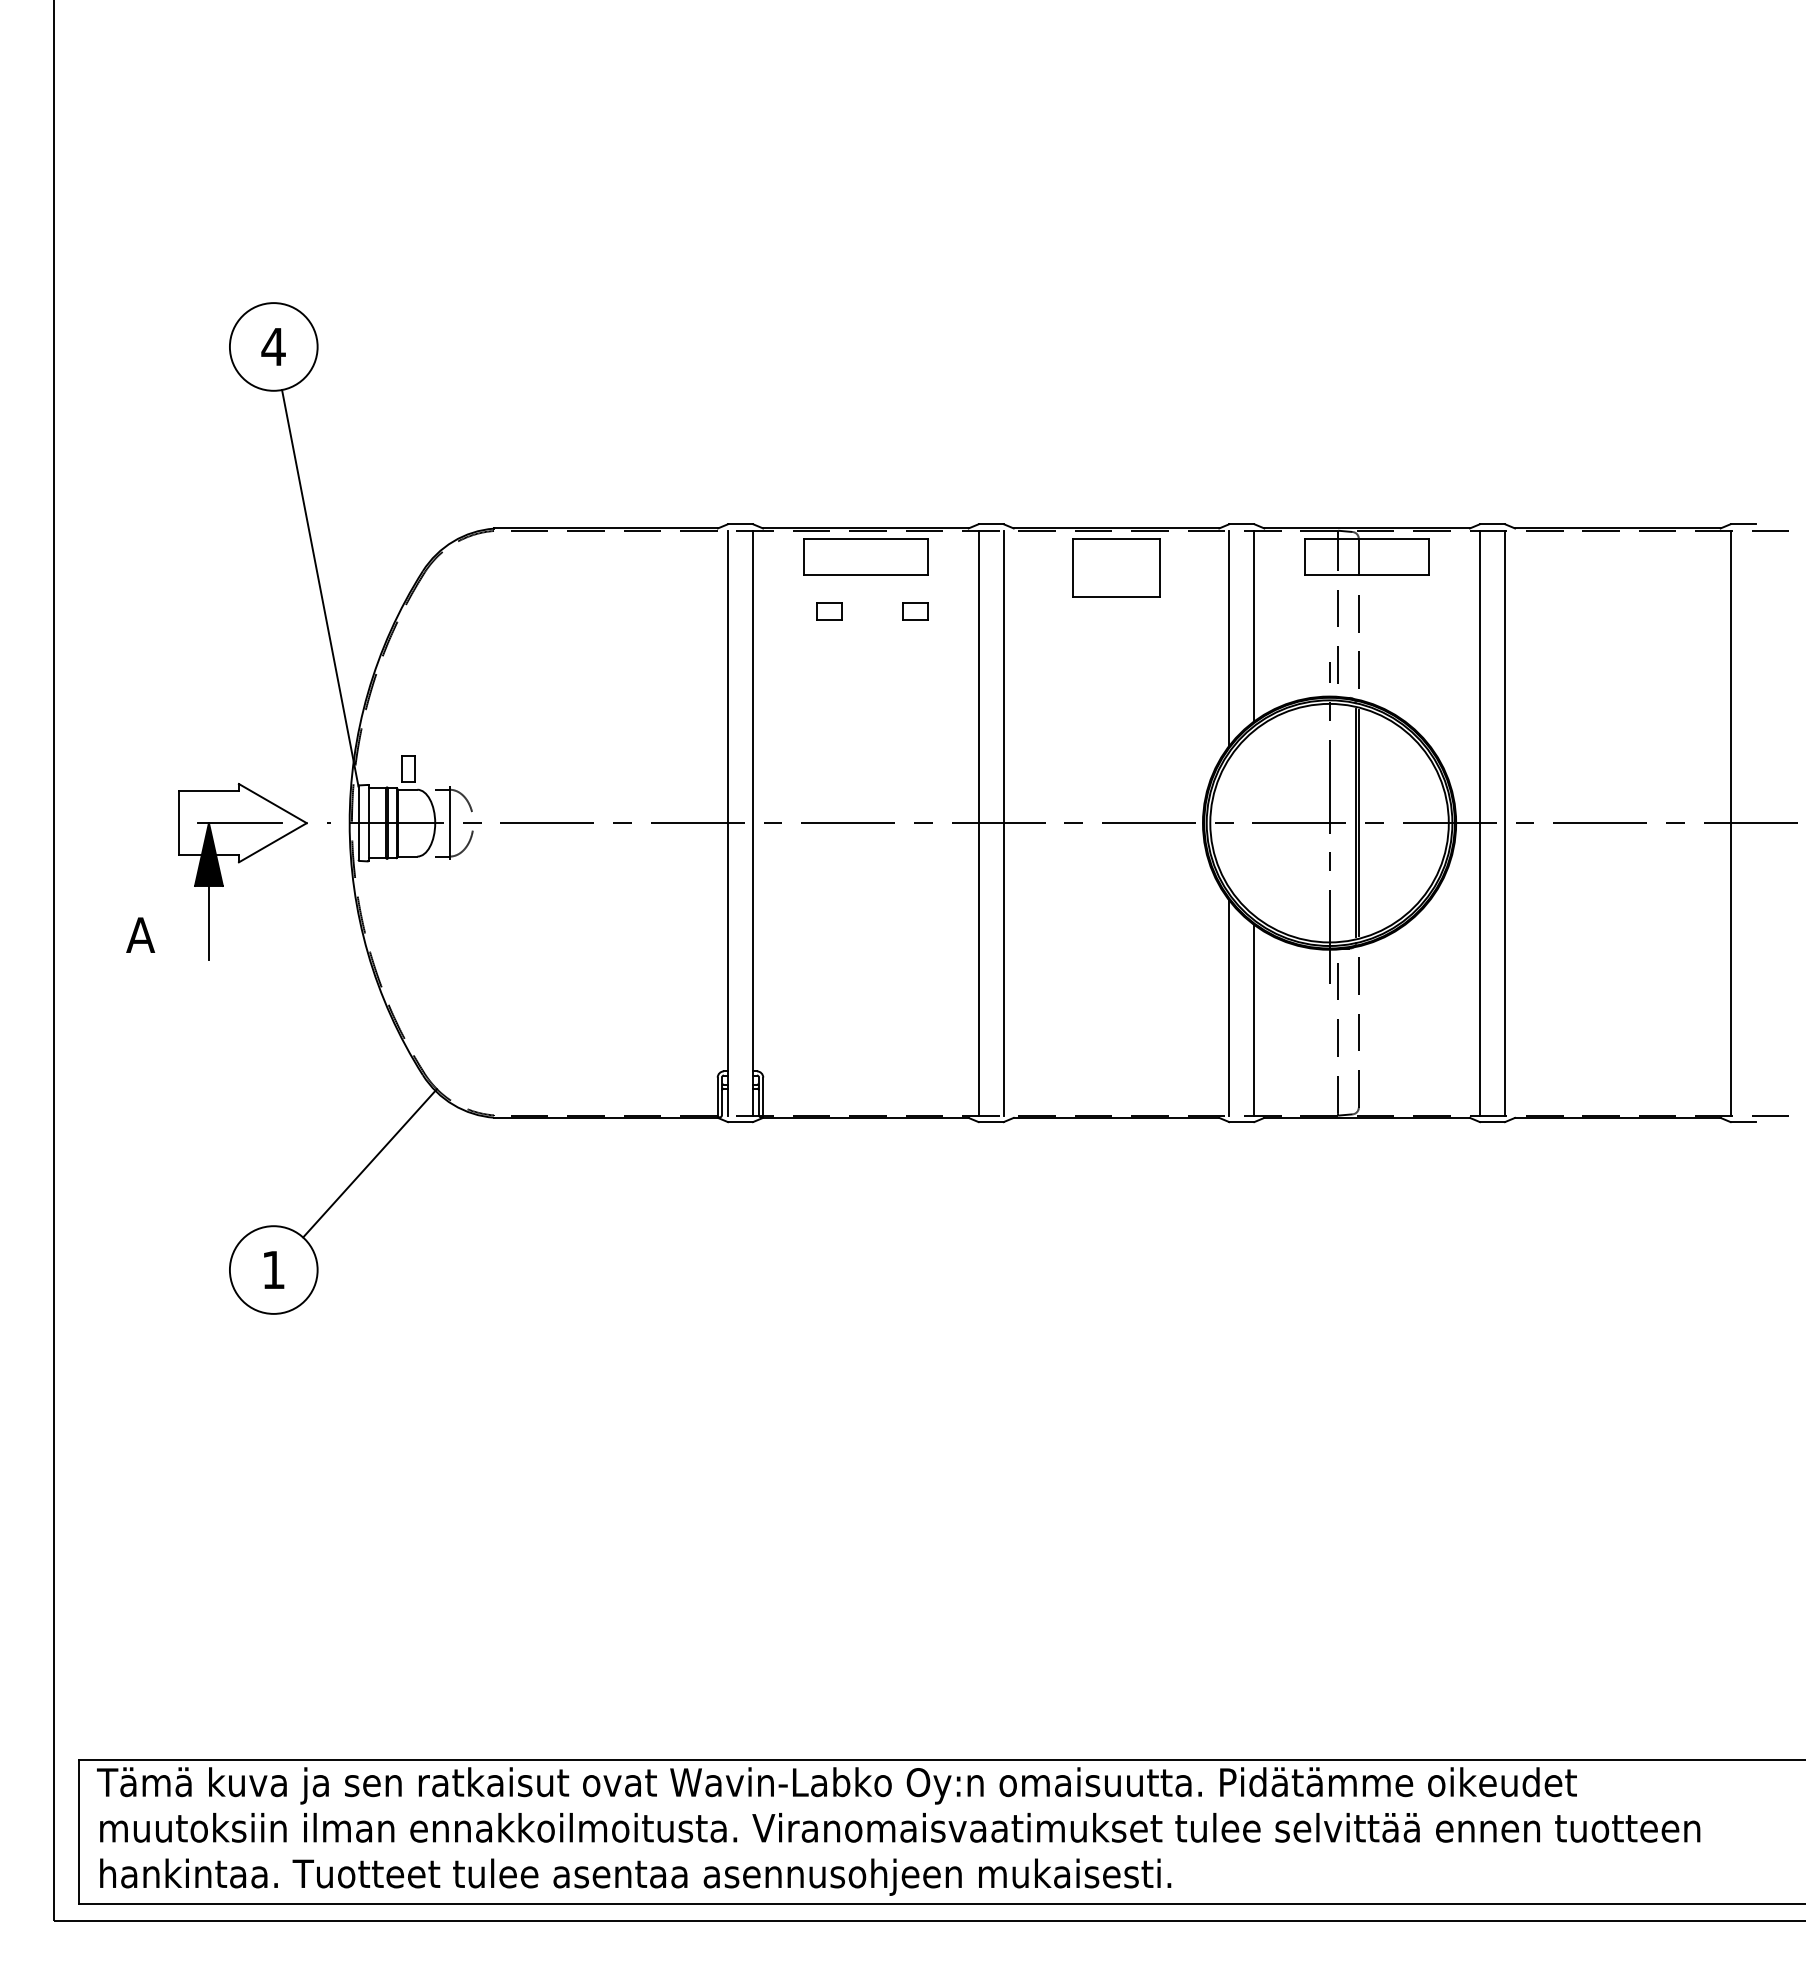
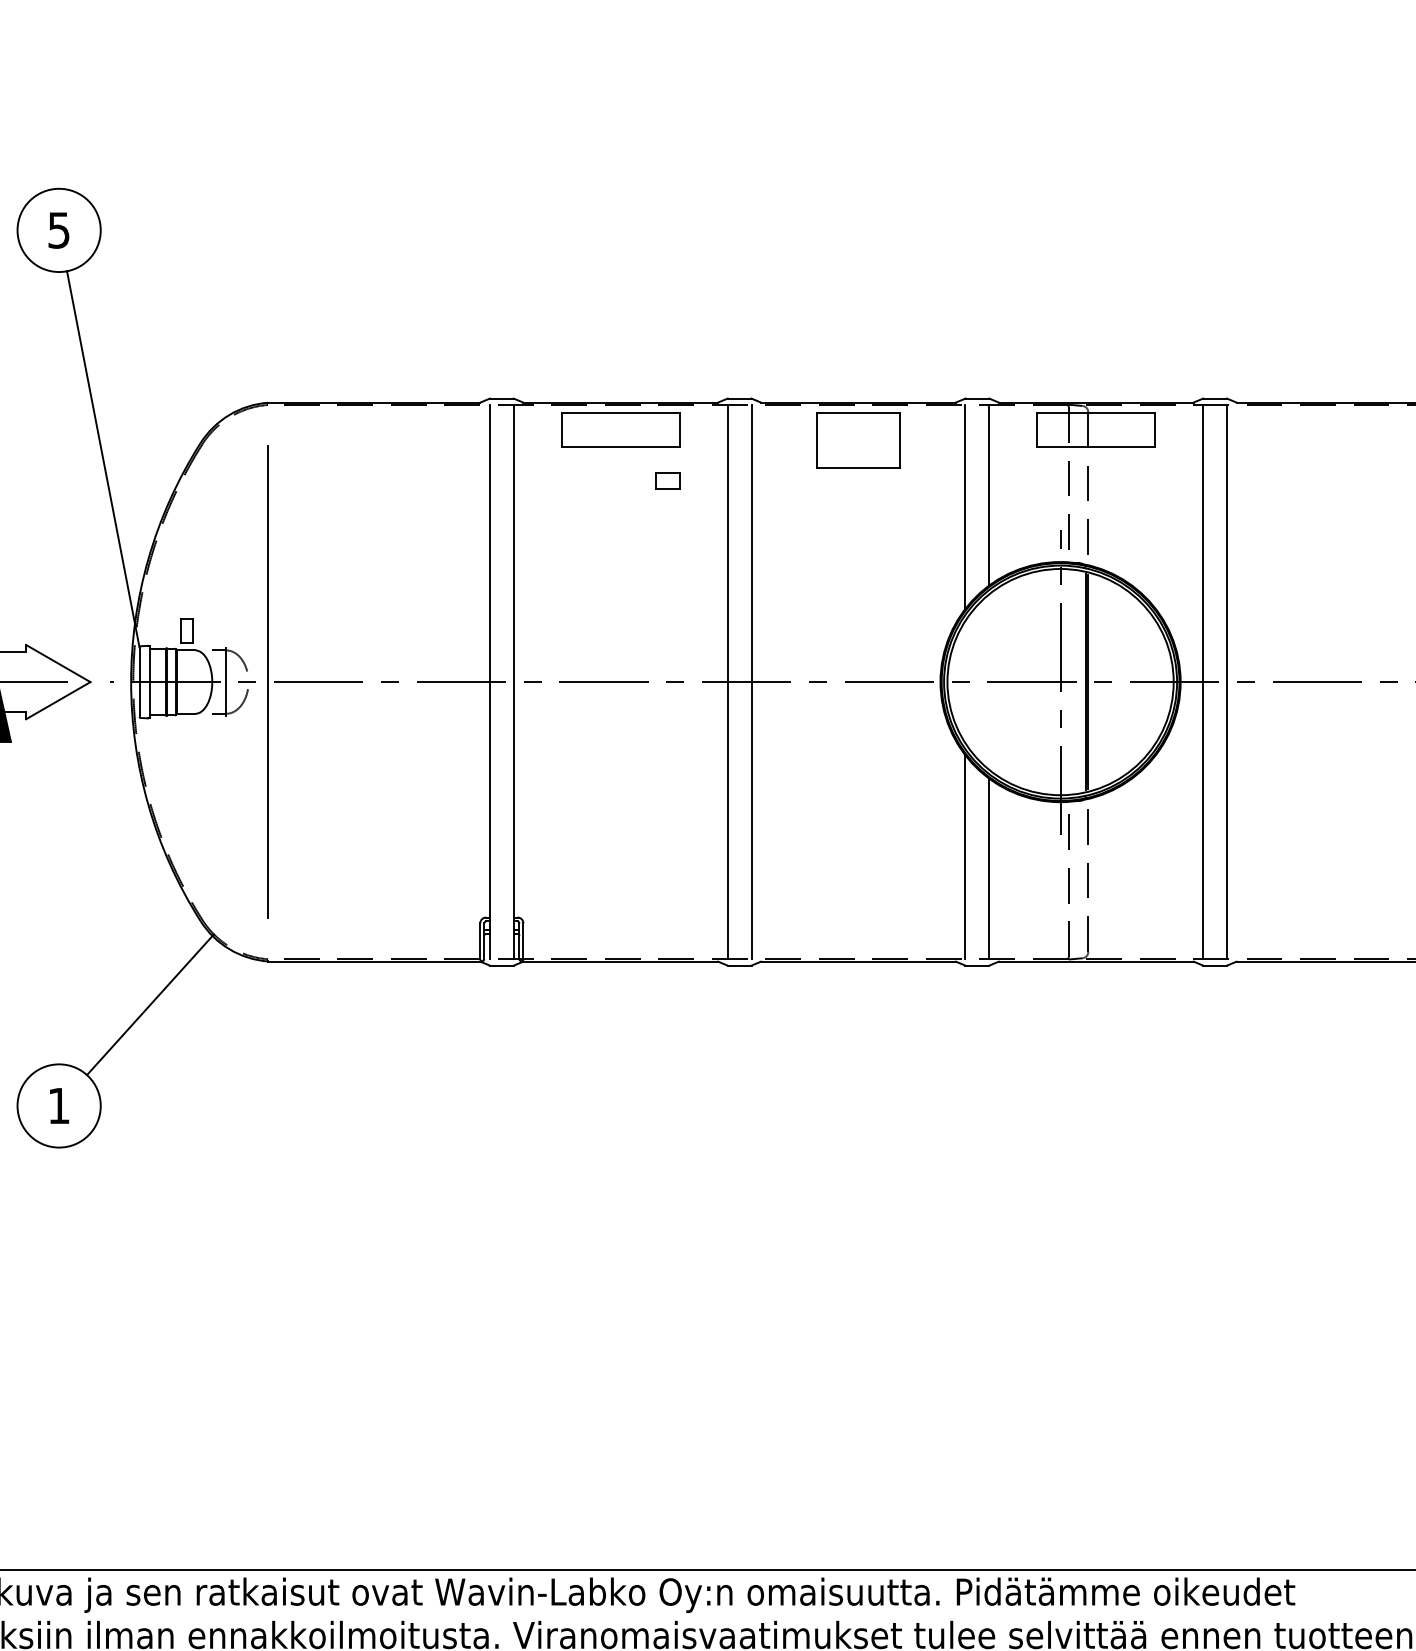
text: (273, 347) -> (58, 230), 4 -> 5
part: (829, 611) -> (586, 481), removed
line: (494, 822) -> (268, 681), added

